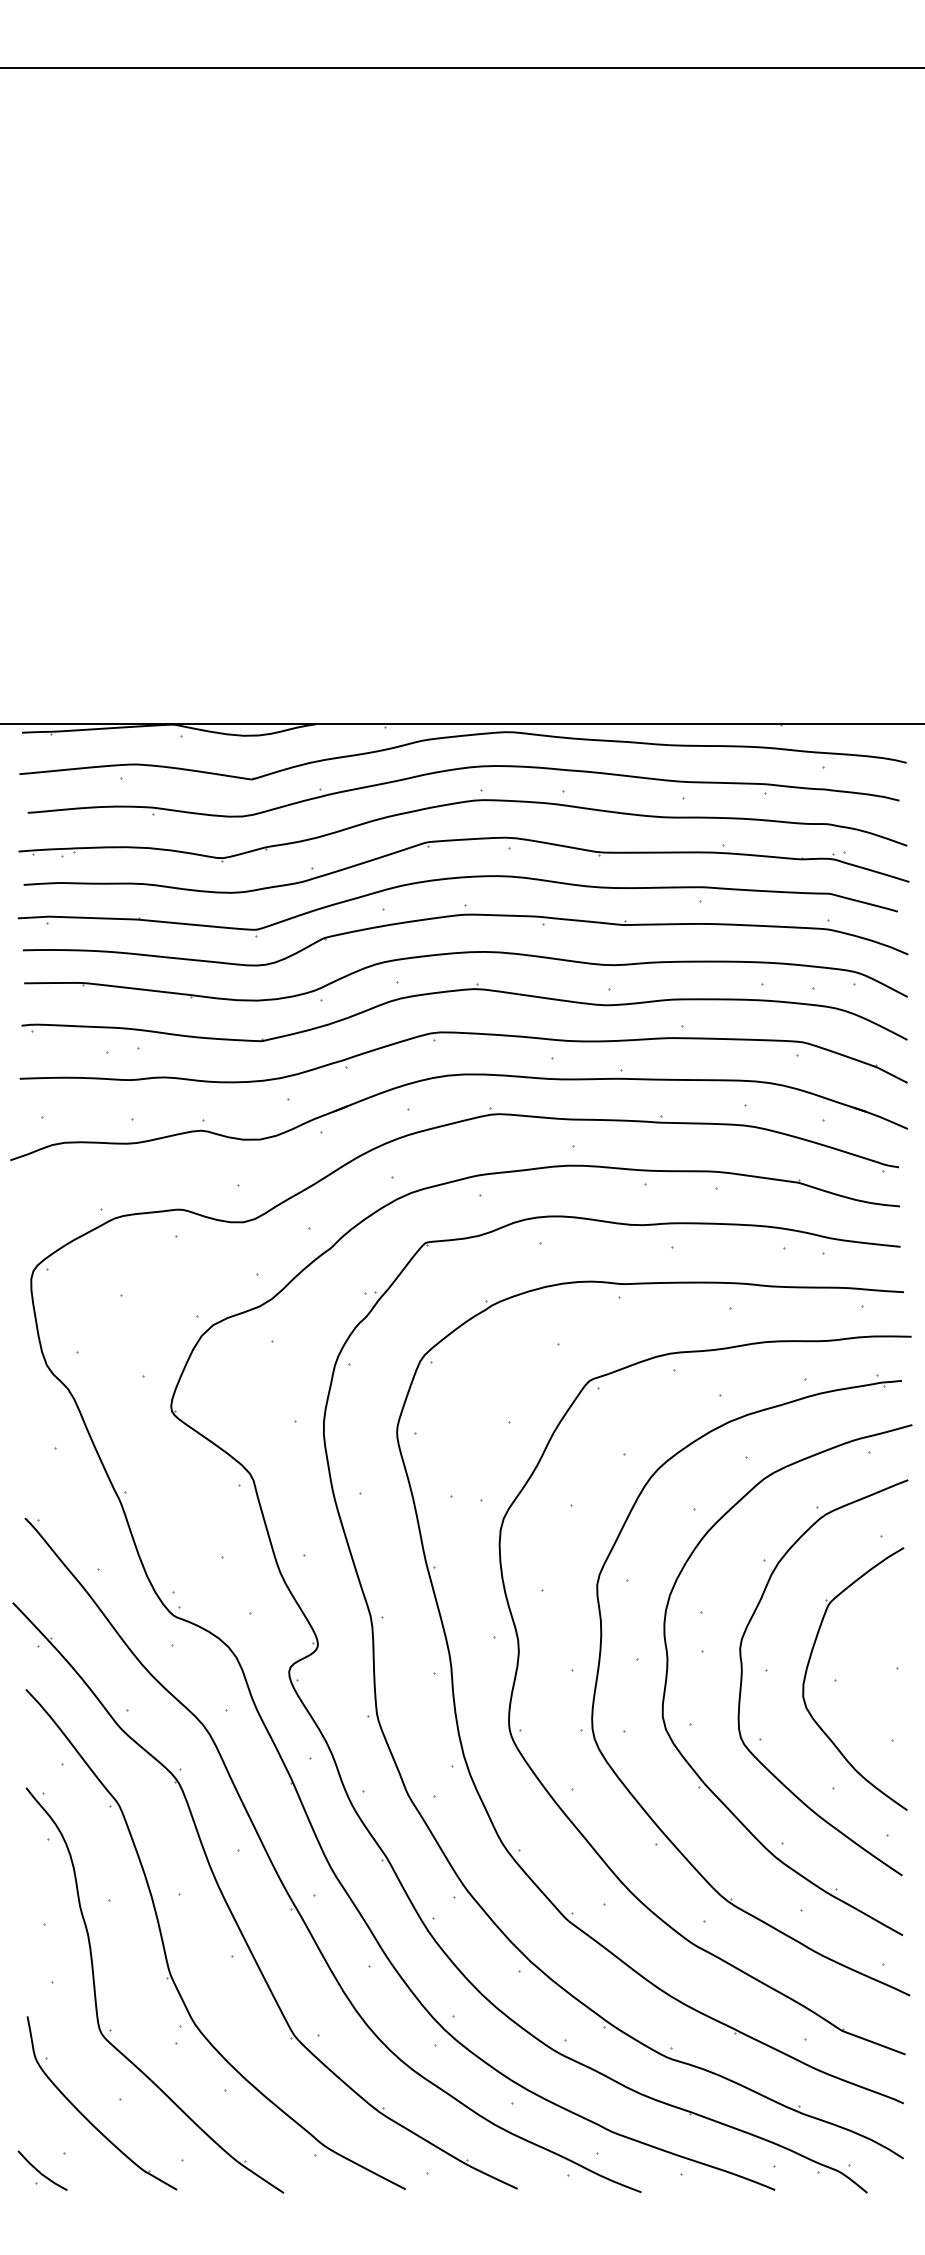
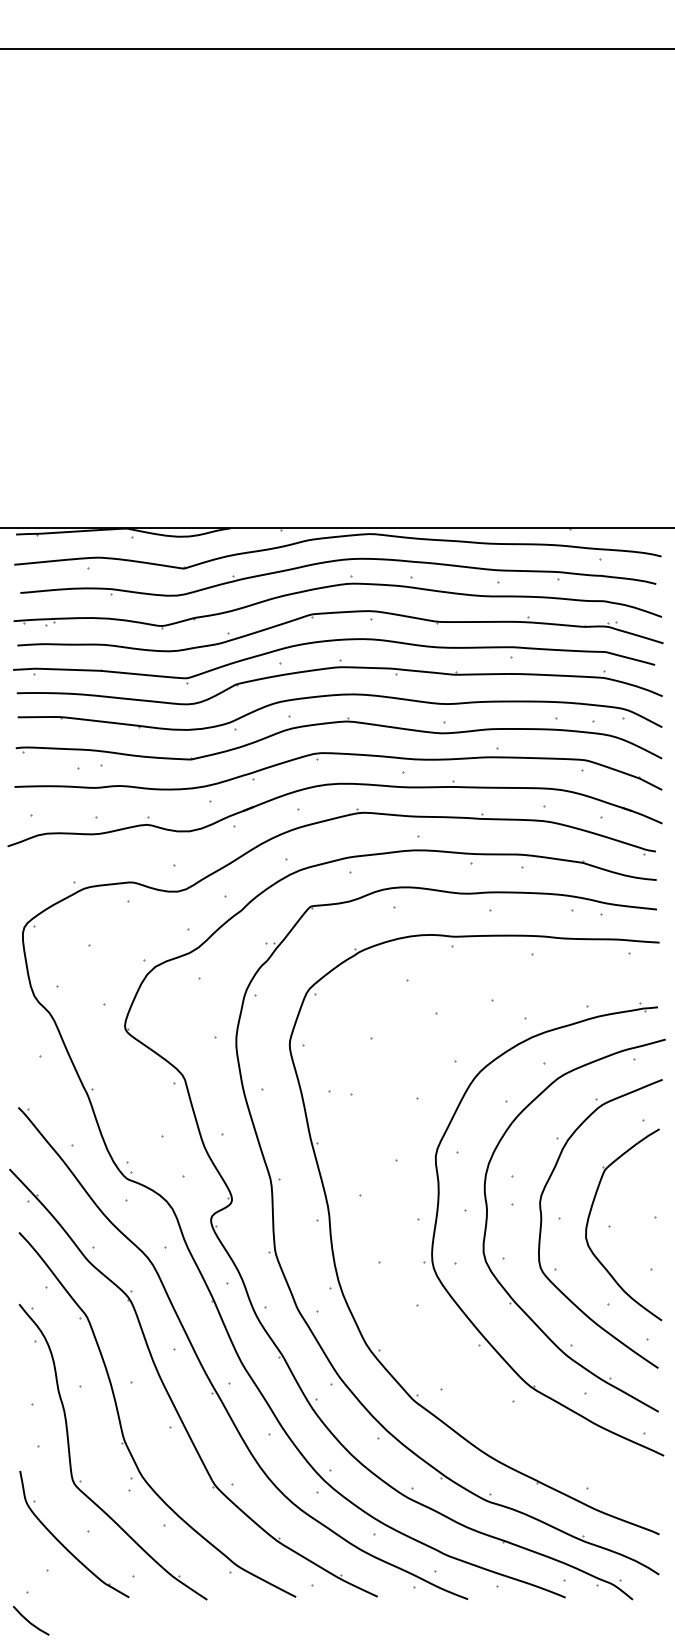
part: (564, 1811) -> (411, 1321), removed
line: (40, 2171) -> (29, 1621), moved

